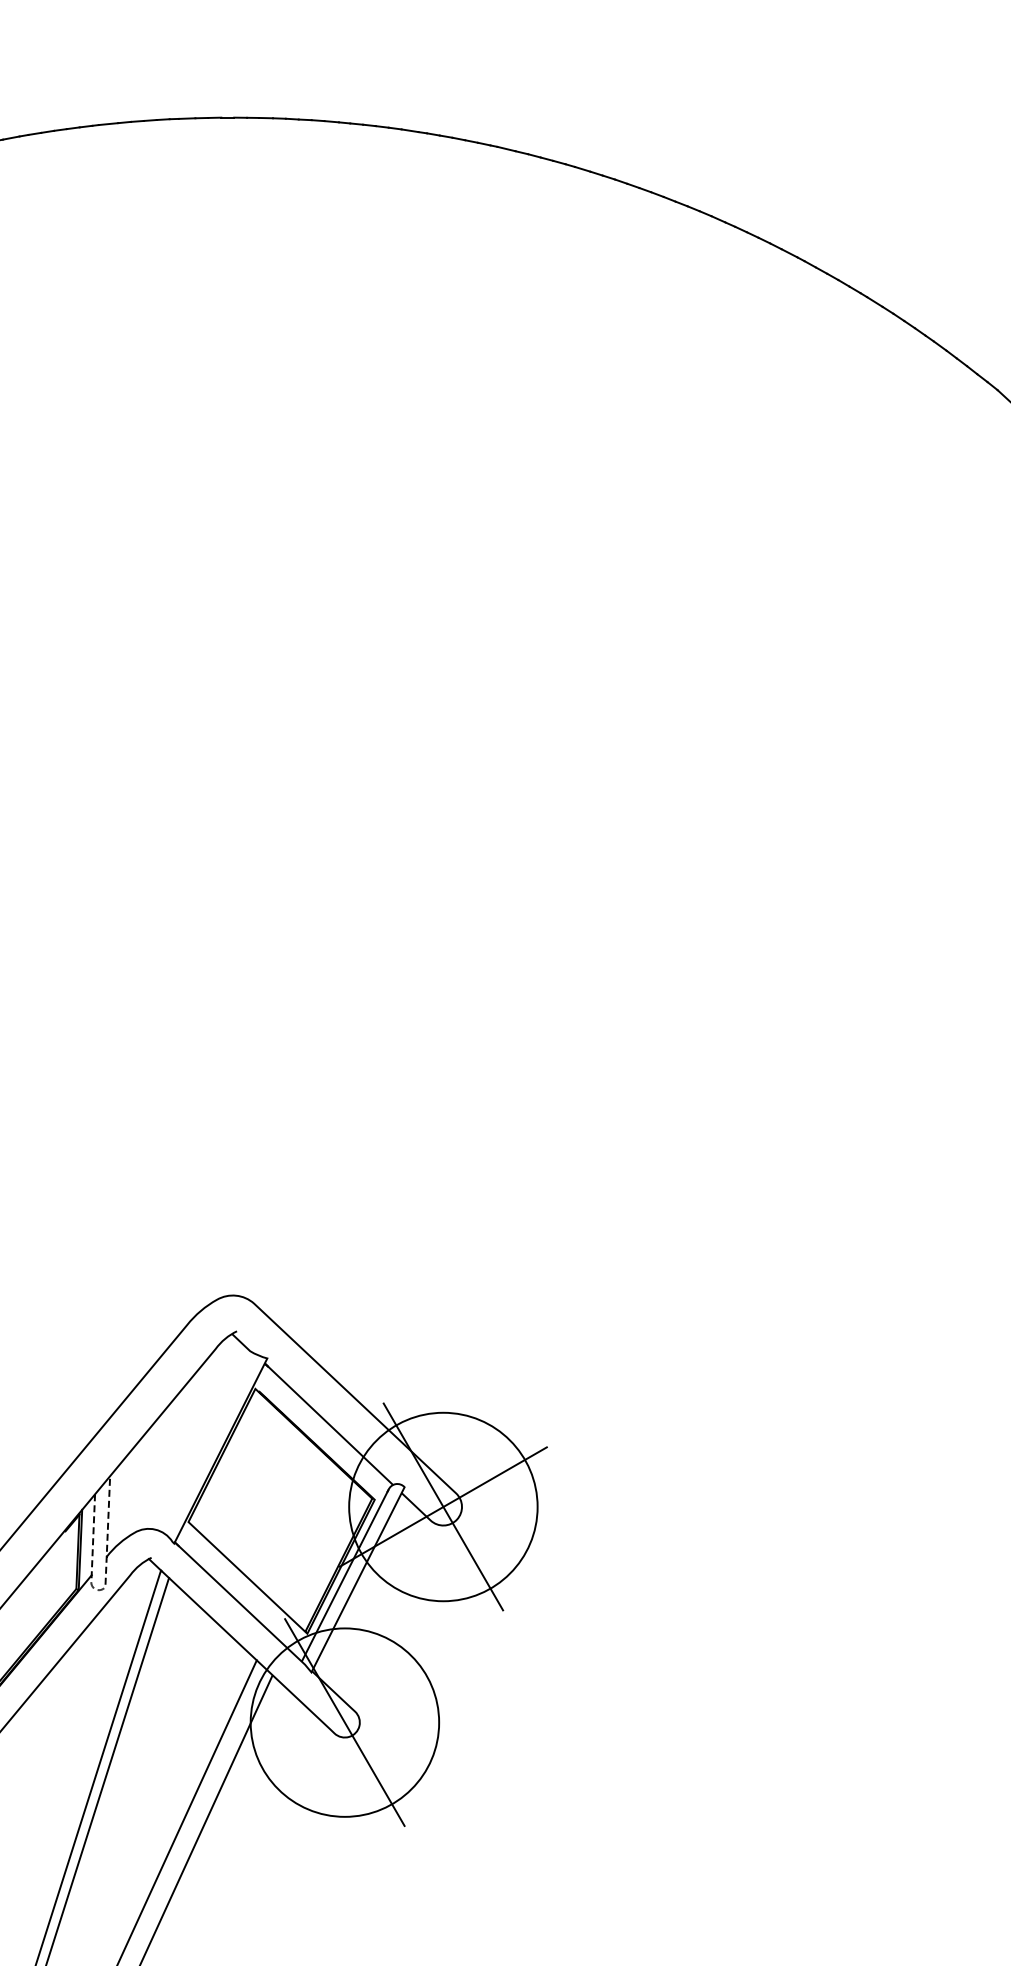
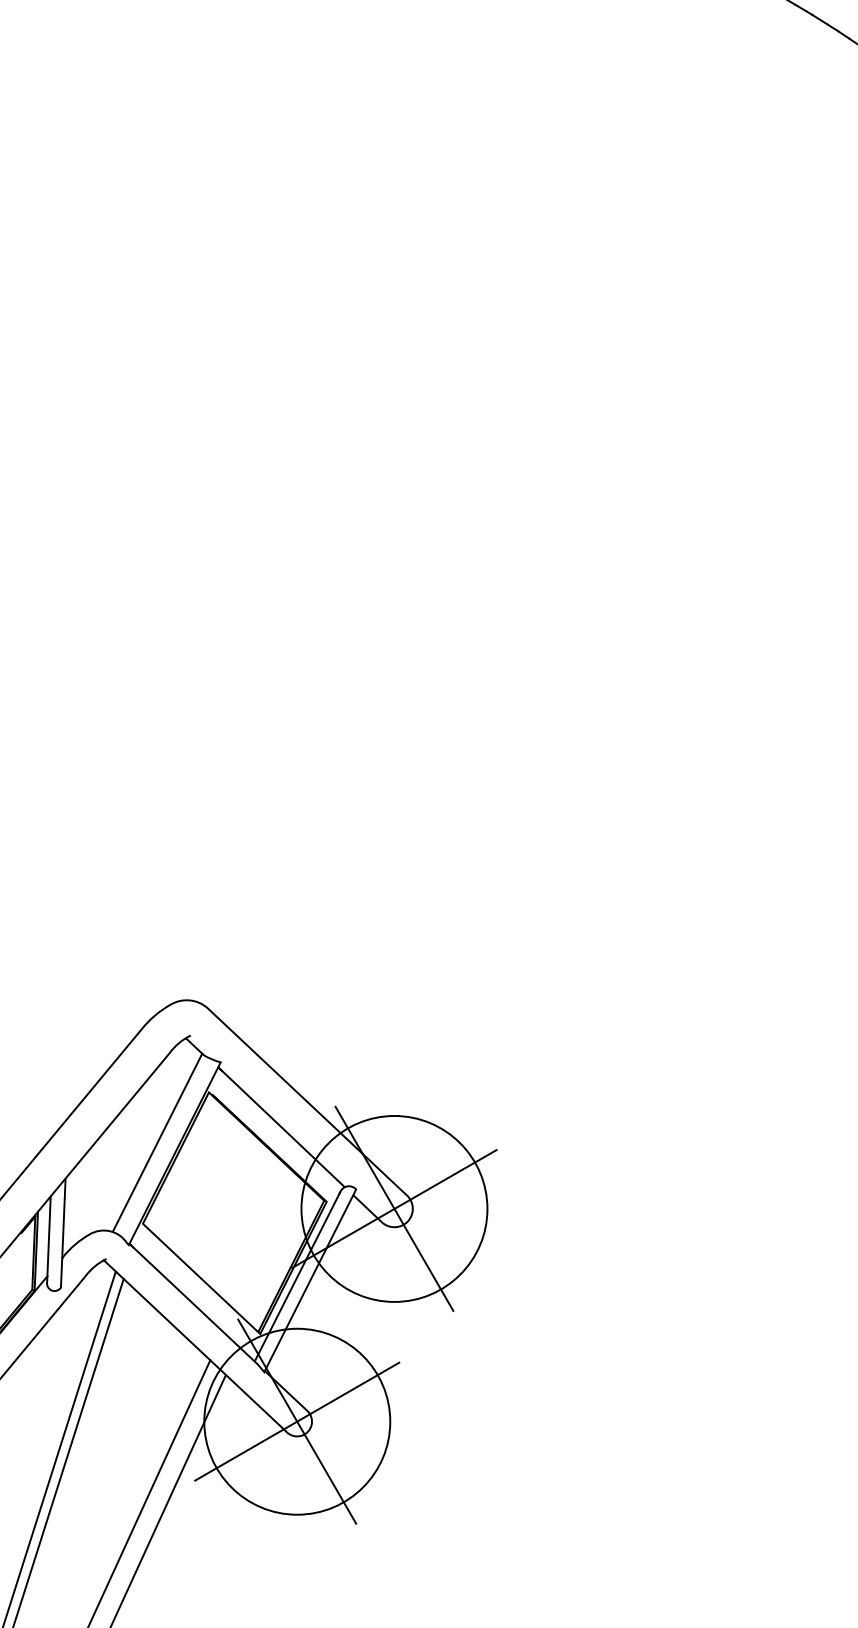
line: (203, 1439) -> (157, 1142), added
line: (103, 1588) -> (59, 1289), dashed -> solid
line: (344, 1722) -> (296, 1421), added

